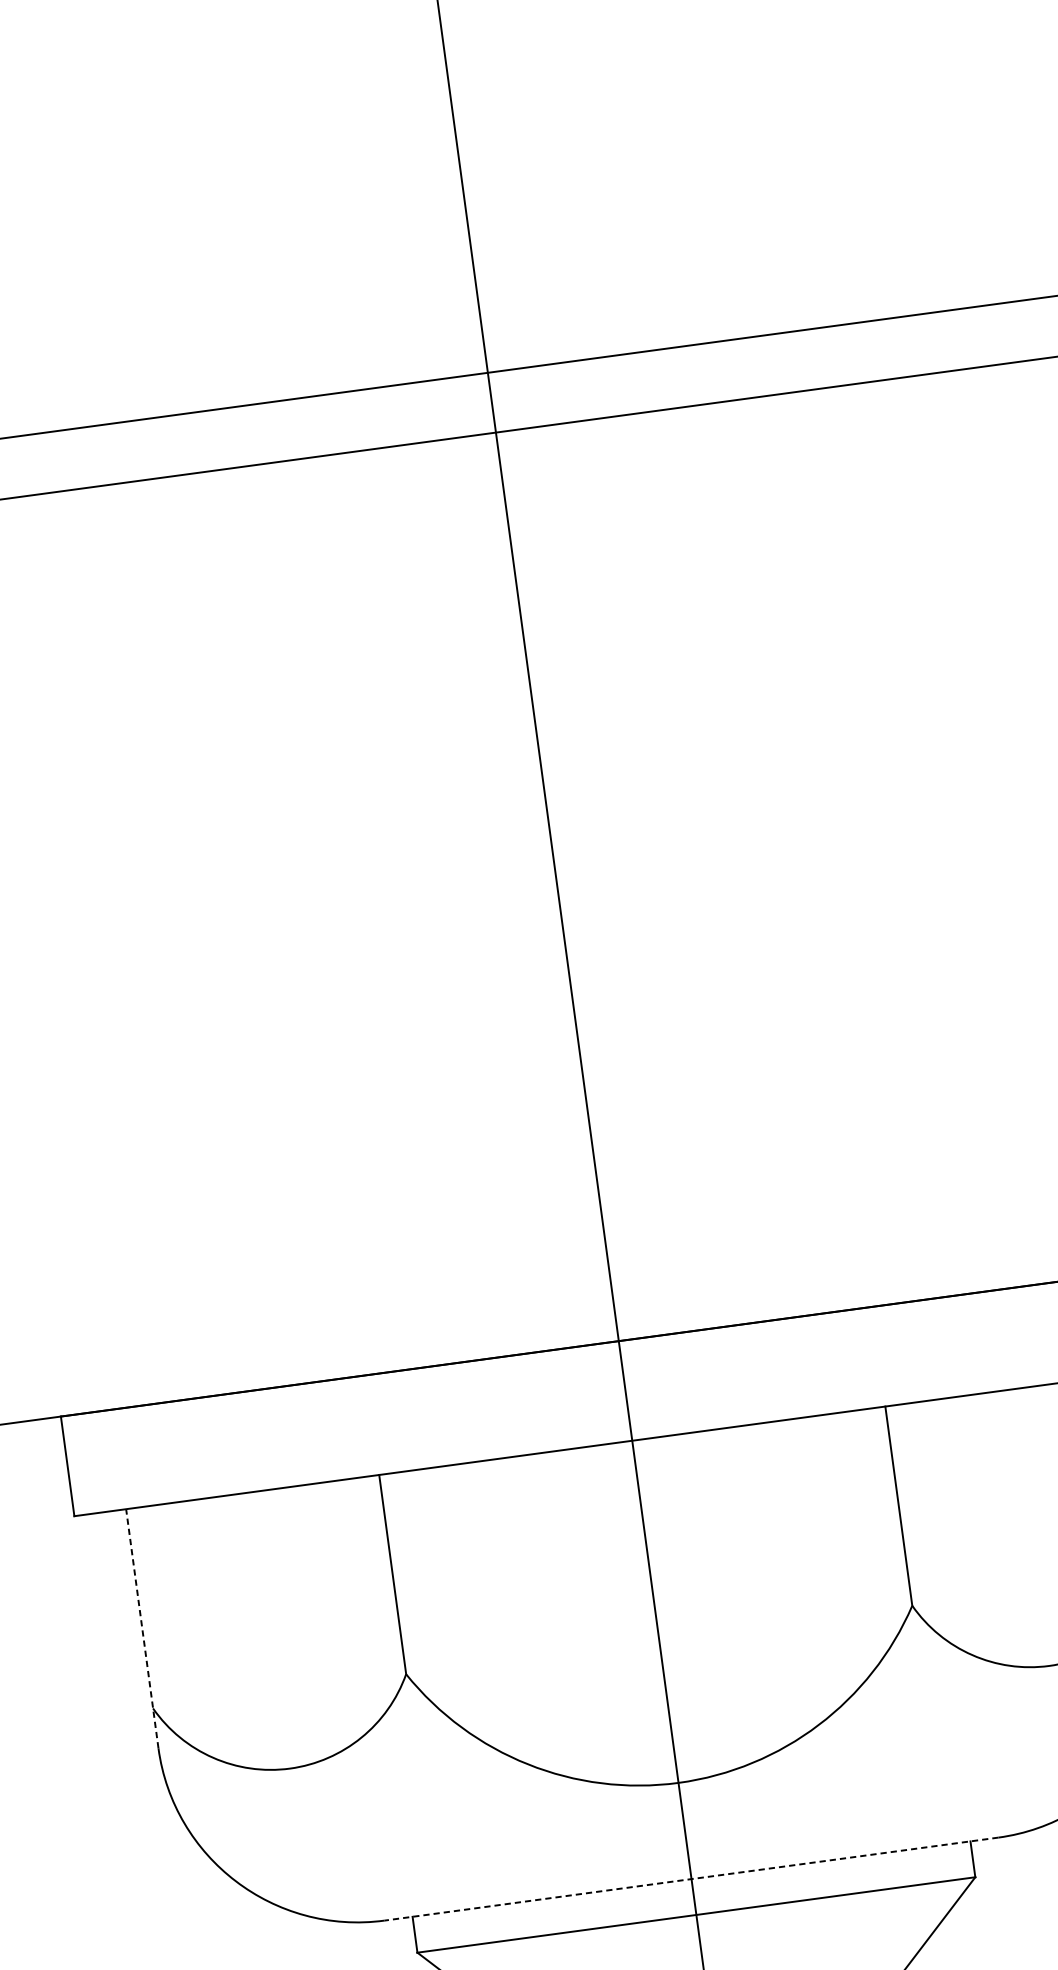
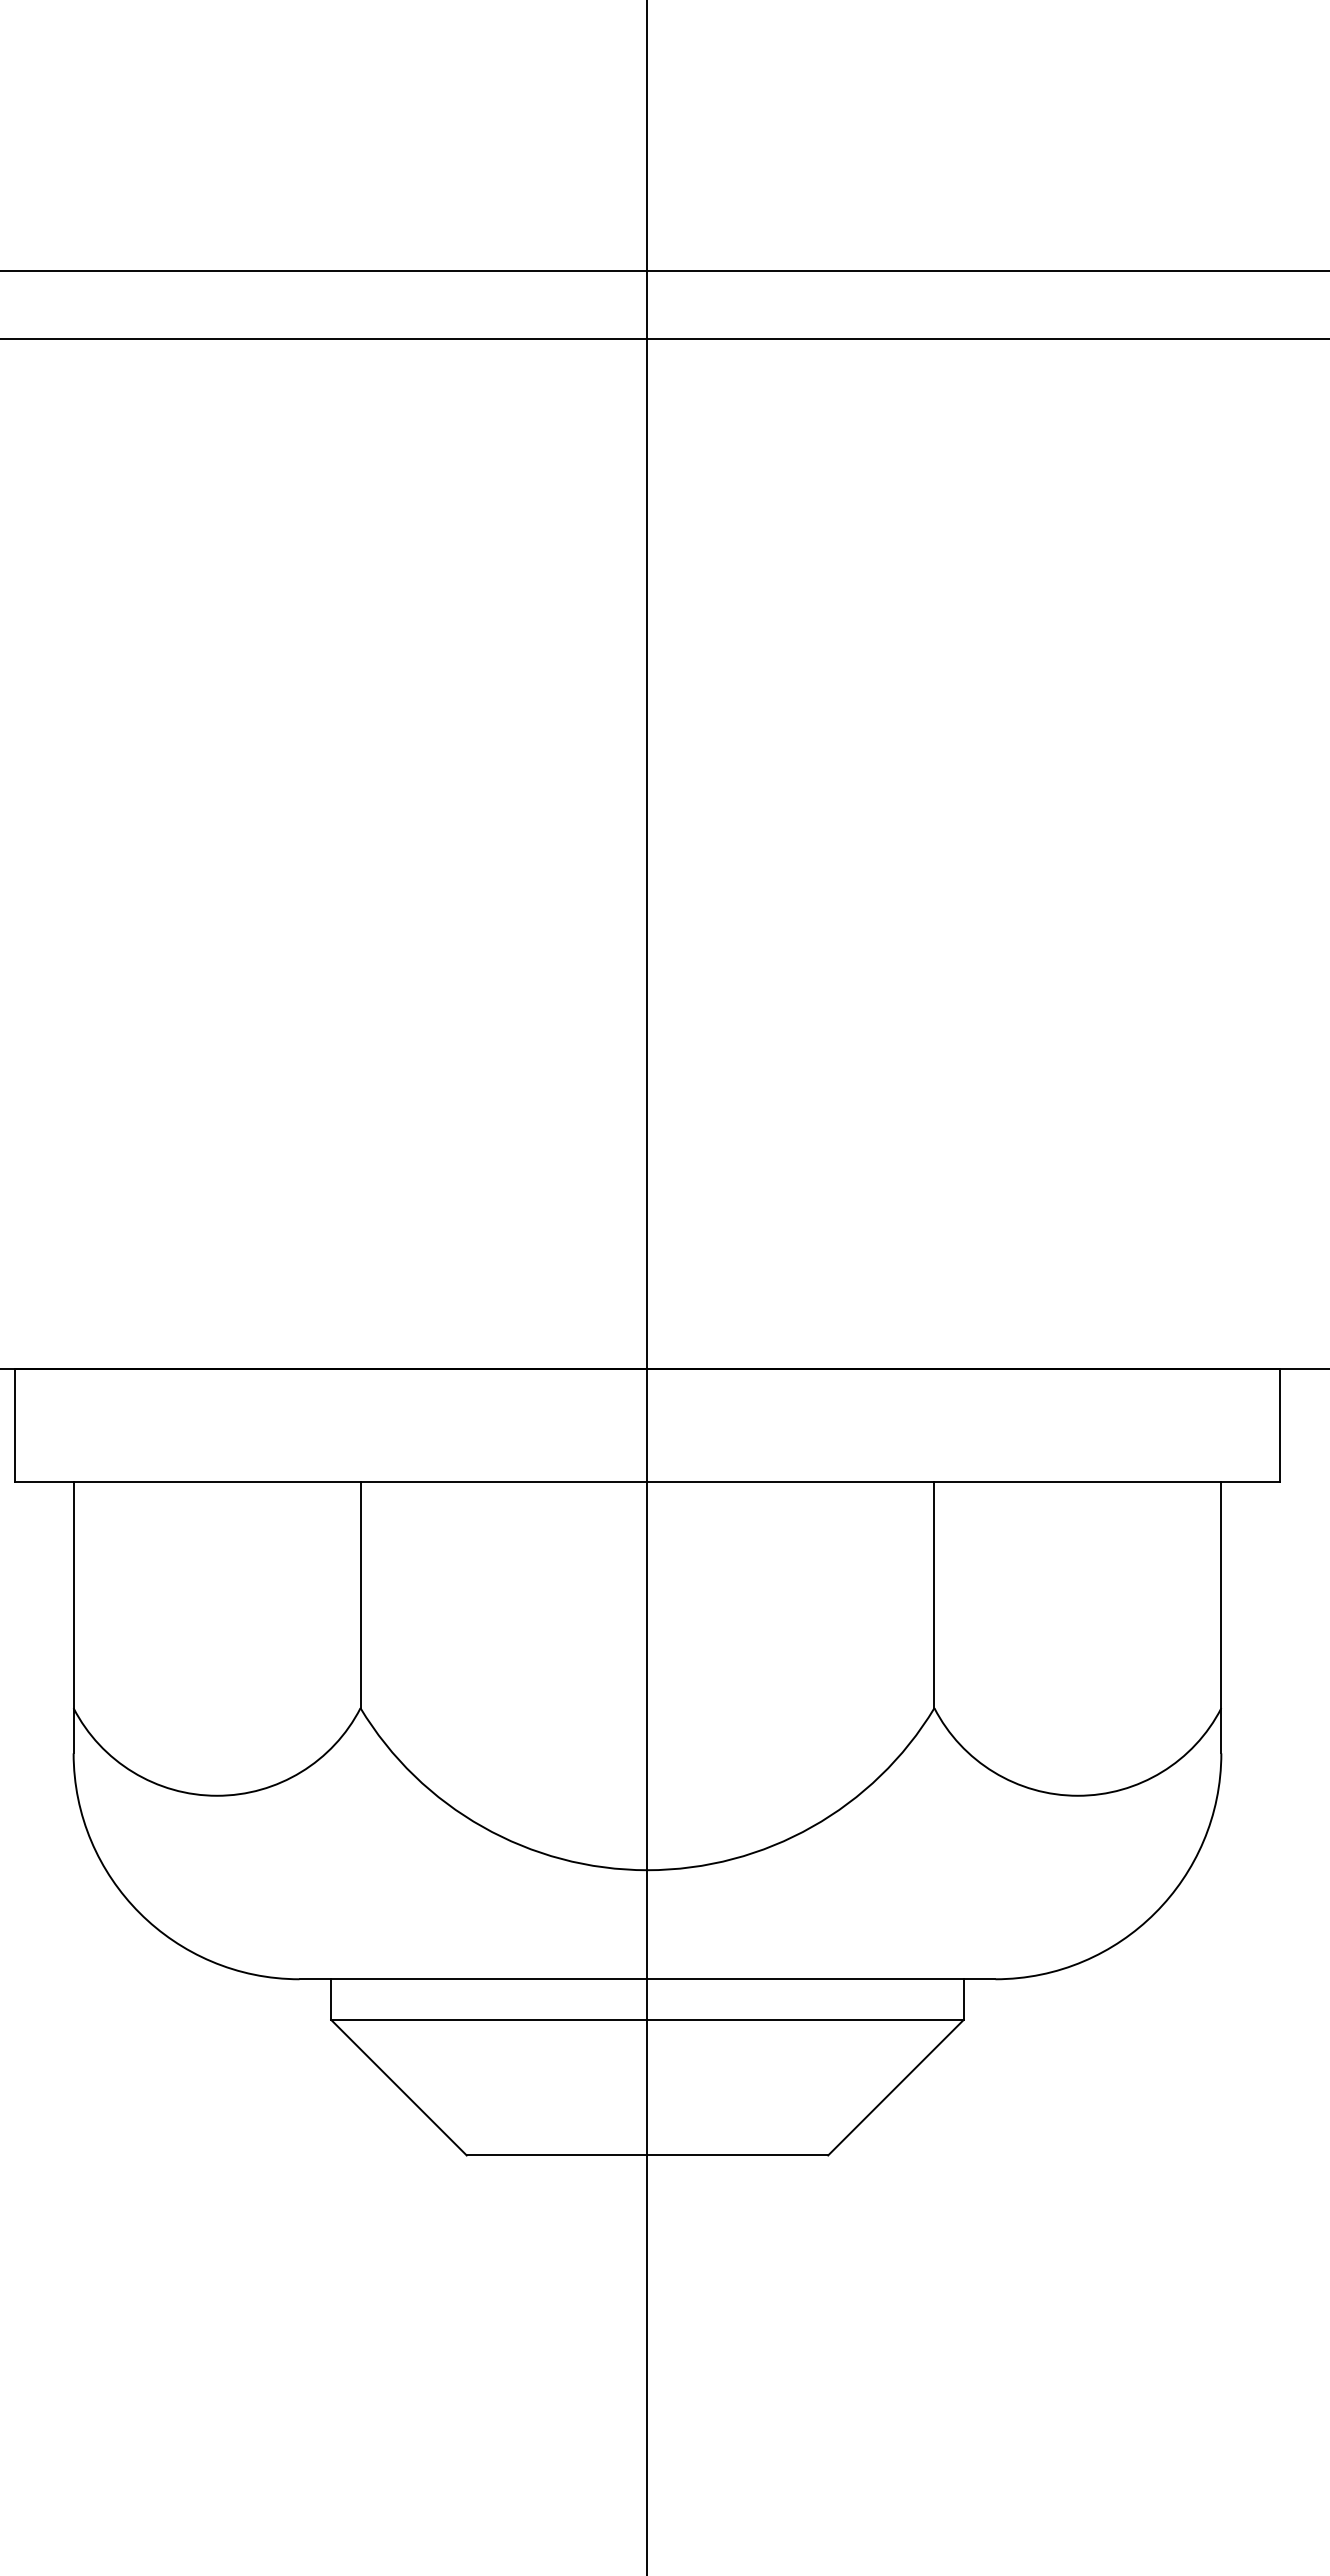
line: (142, 1628) -> (73, 1617), dashed -> solid
line: (691, 1879) -> (647, 1979), dashed -> solid

